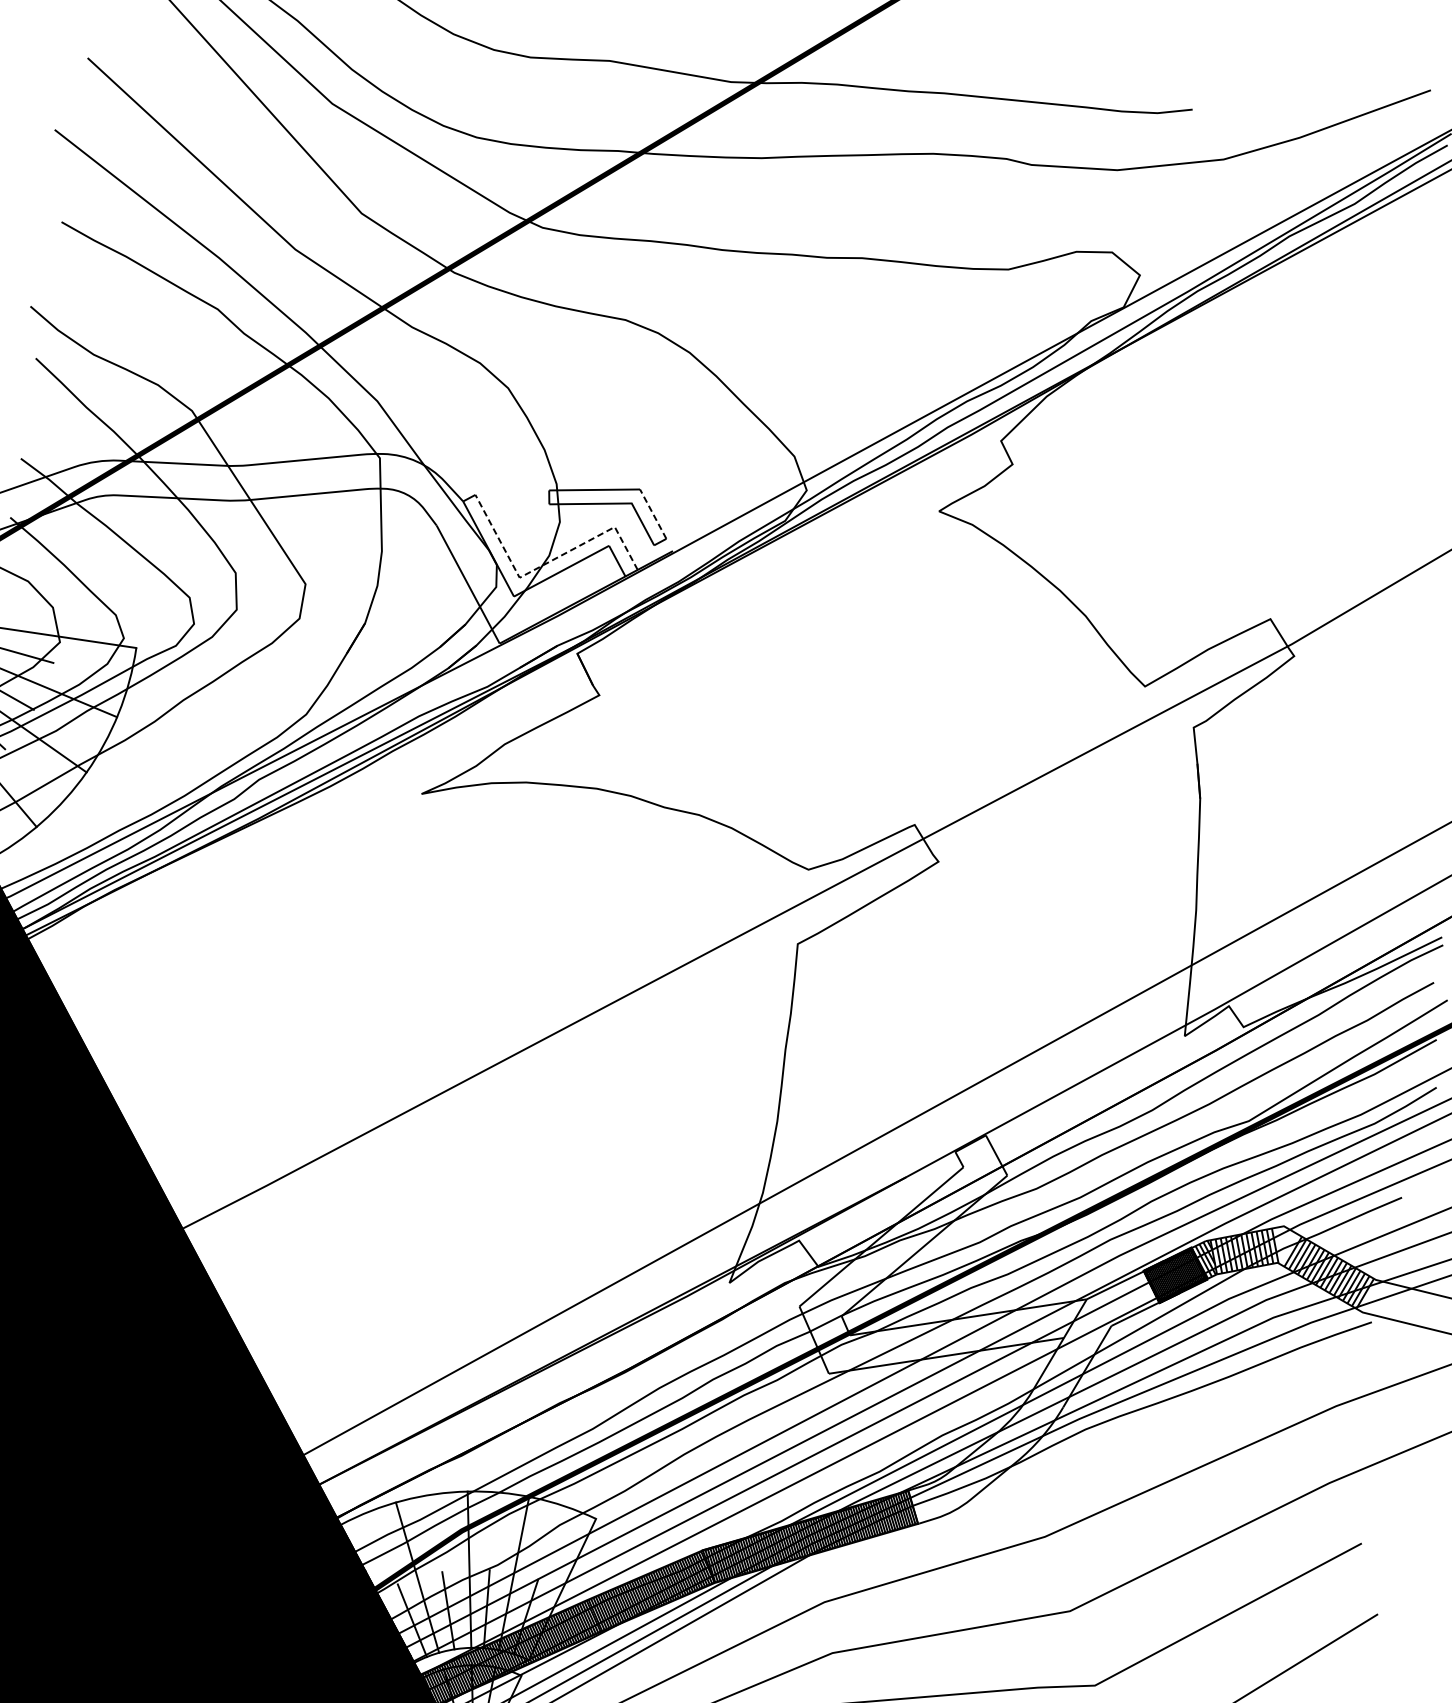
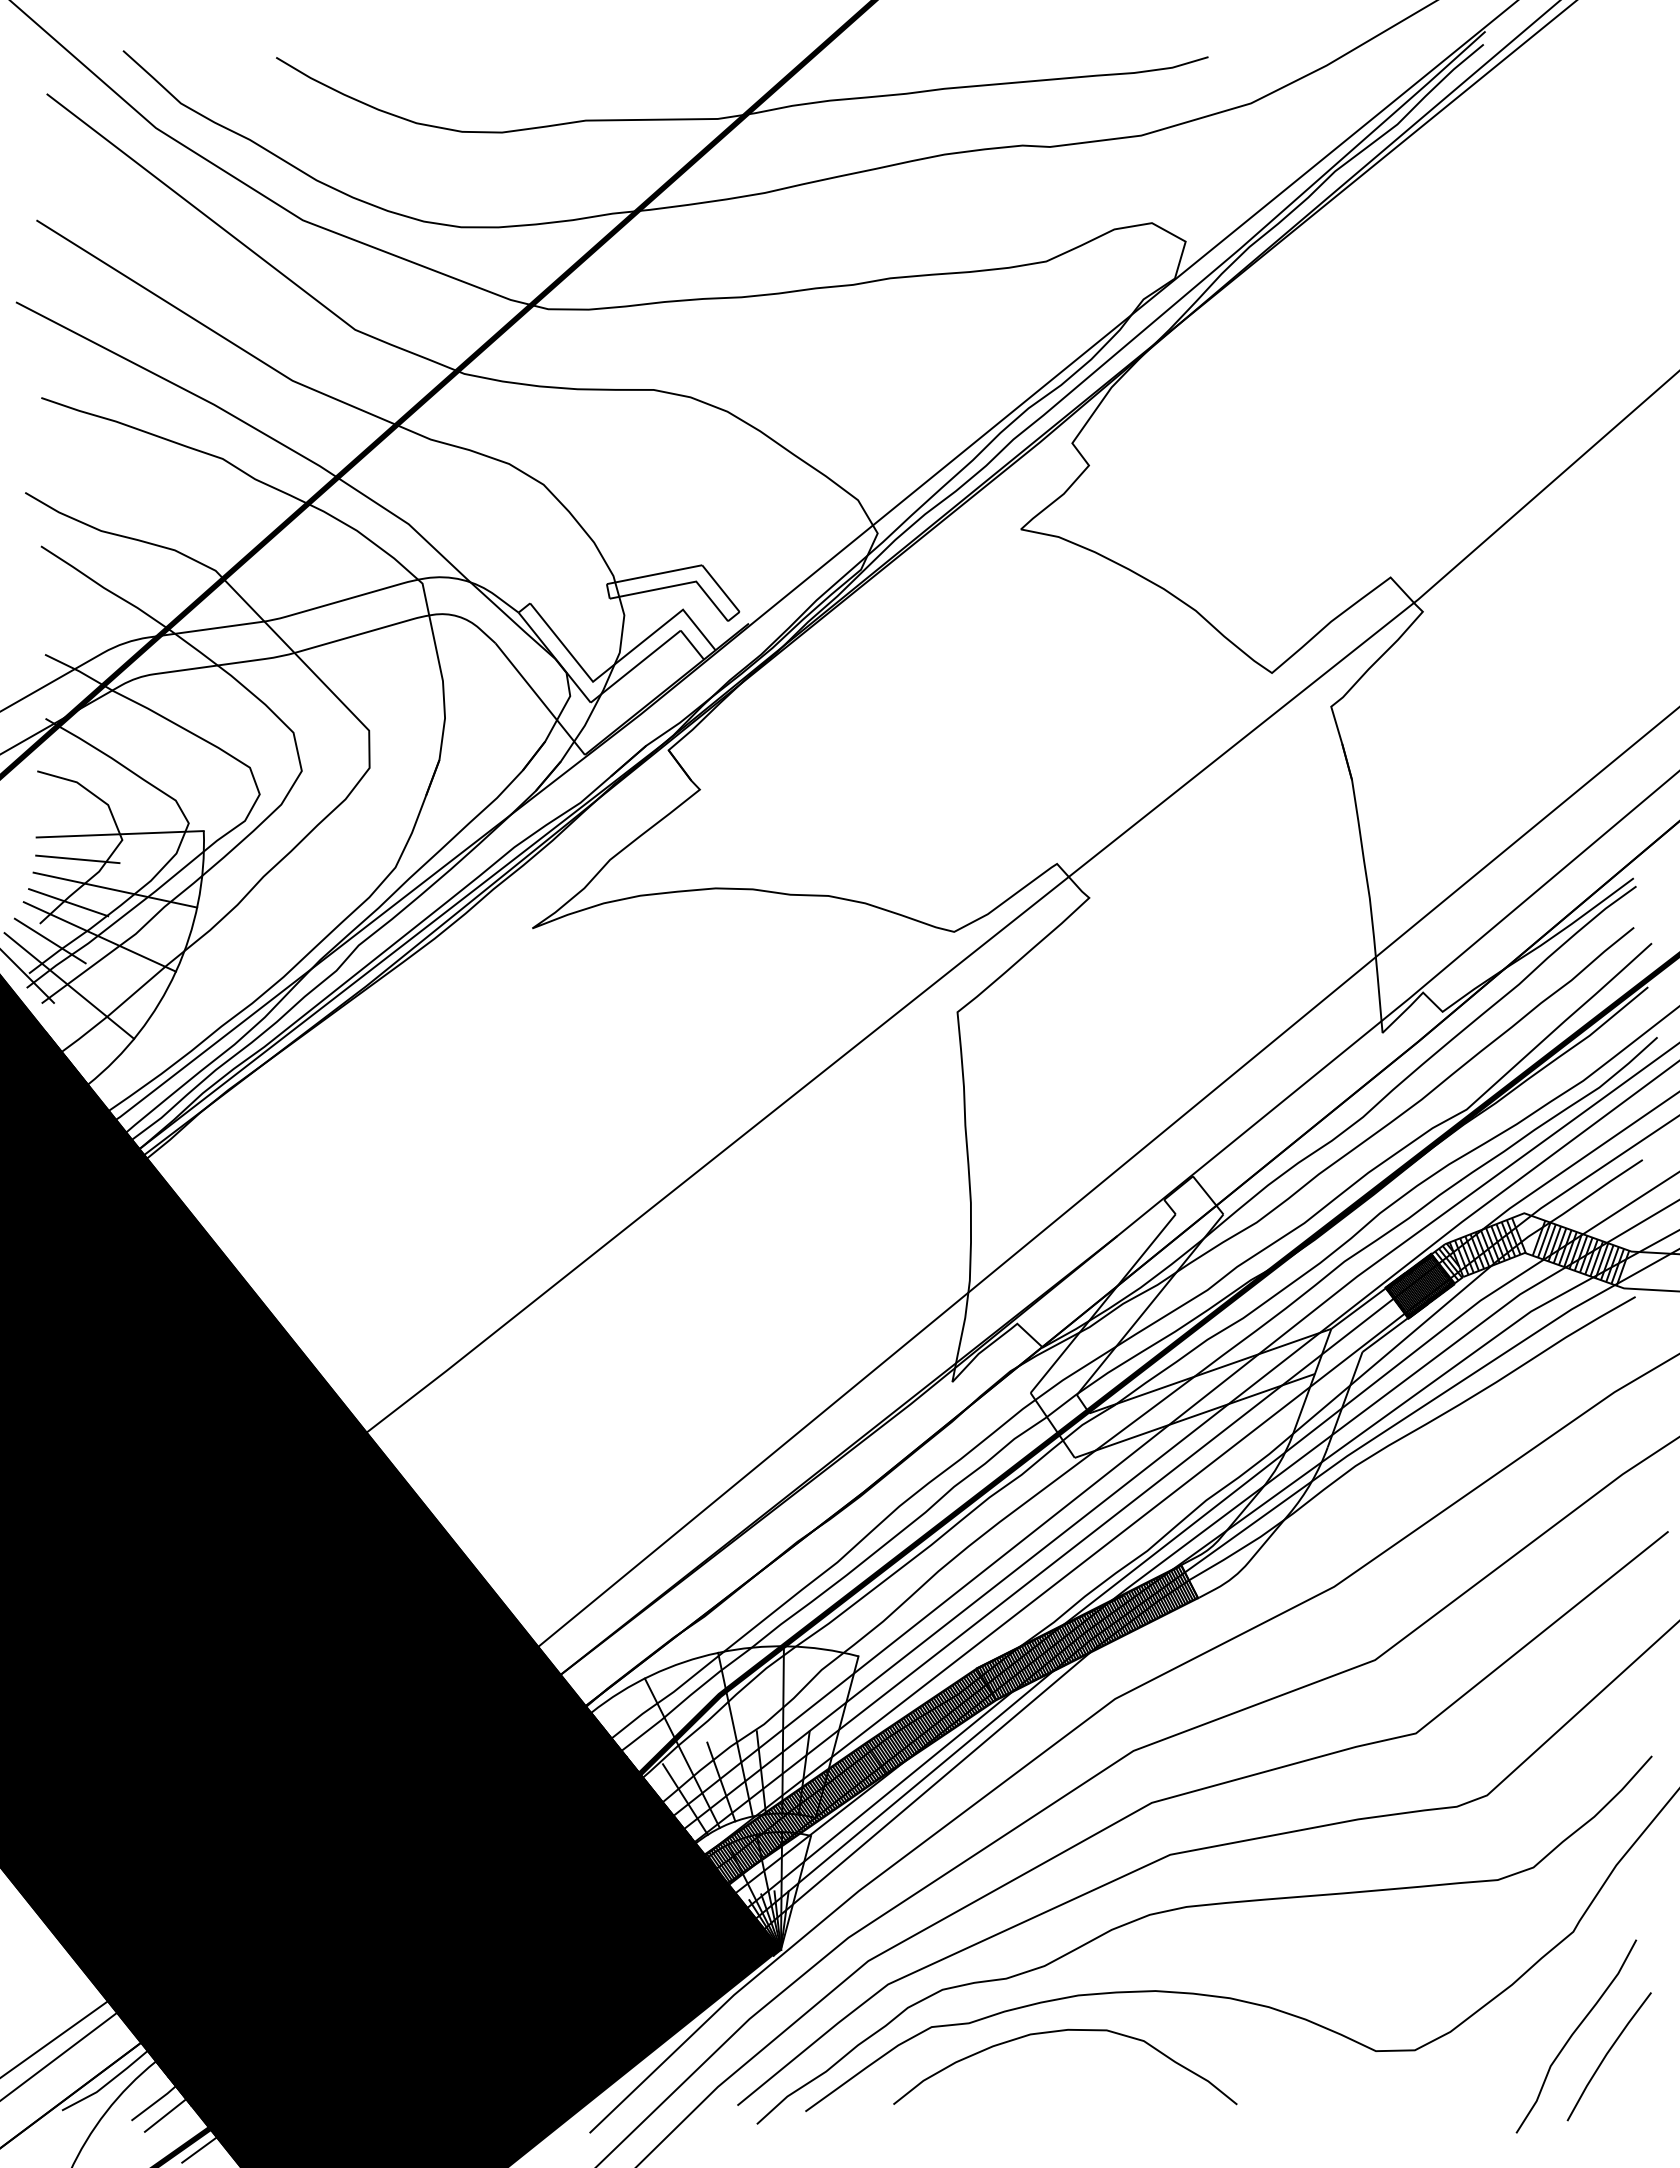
line: (652, 513) -> (720, 588), dashed -> solid
line: (547, 562) -> (619, 660), dashed -> solid

